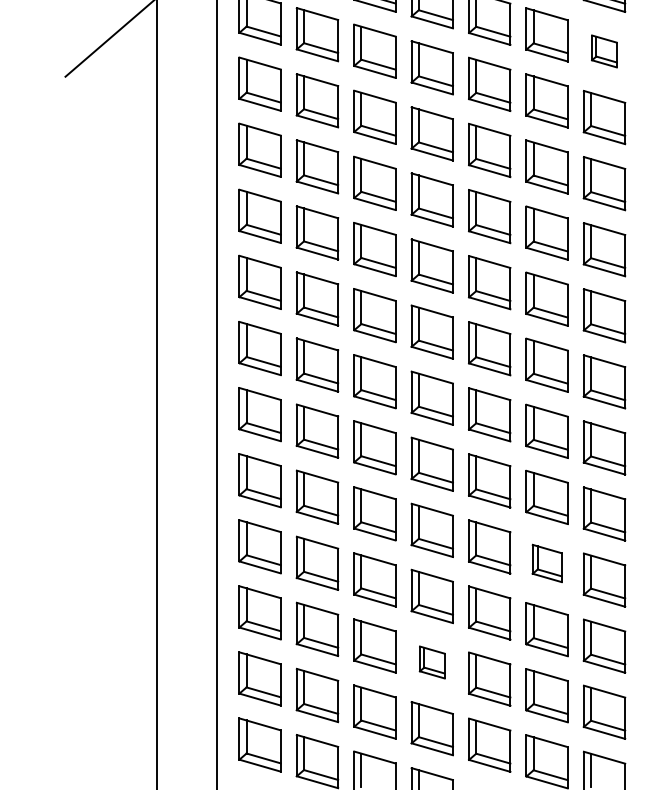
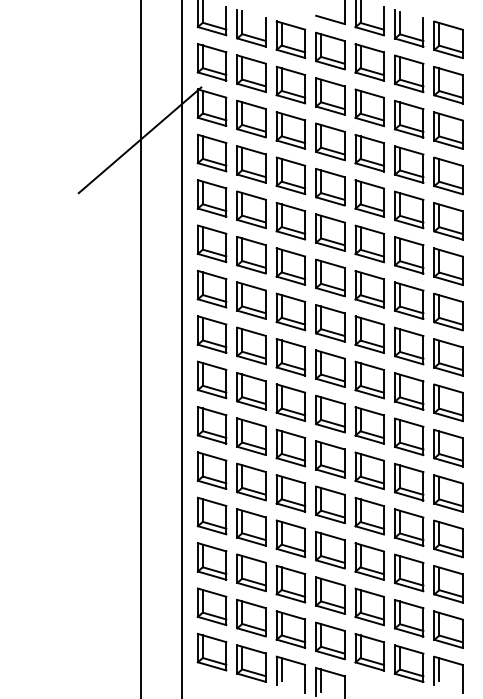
part: (604, 50) -> (448, 175), size x1.67
part: (547, 563) -> (409, 527), size x1.43
part: (432, 662) -> (330, 595), size x1.67

